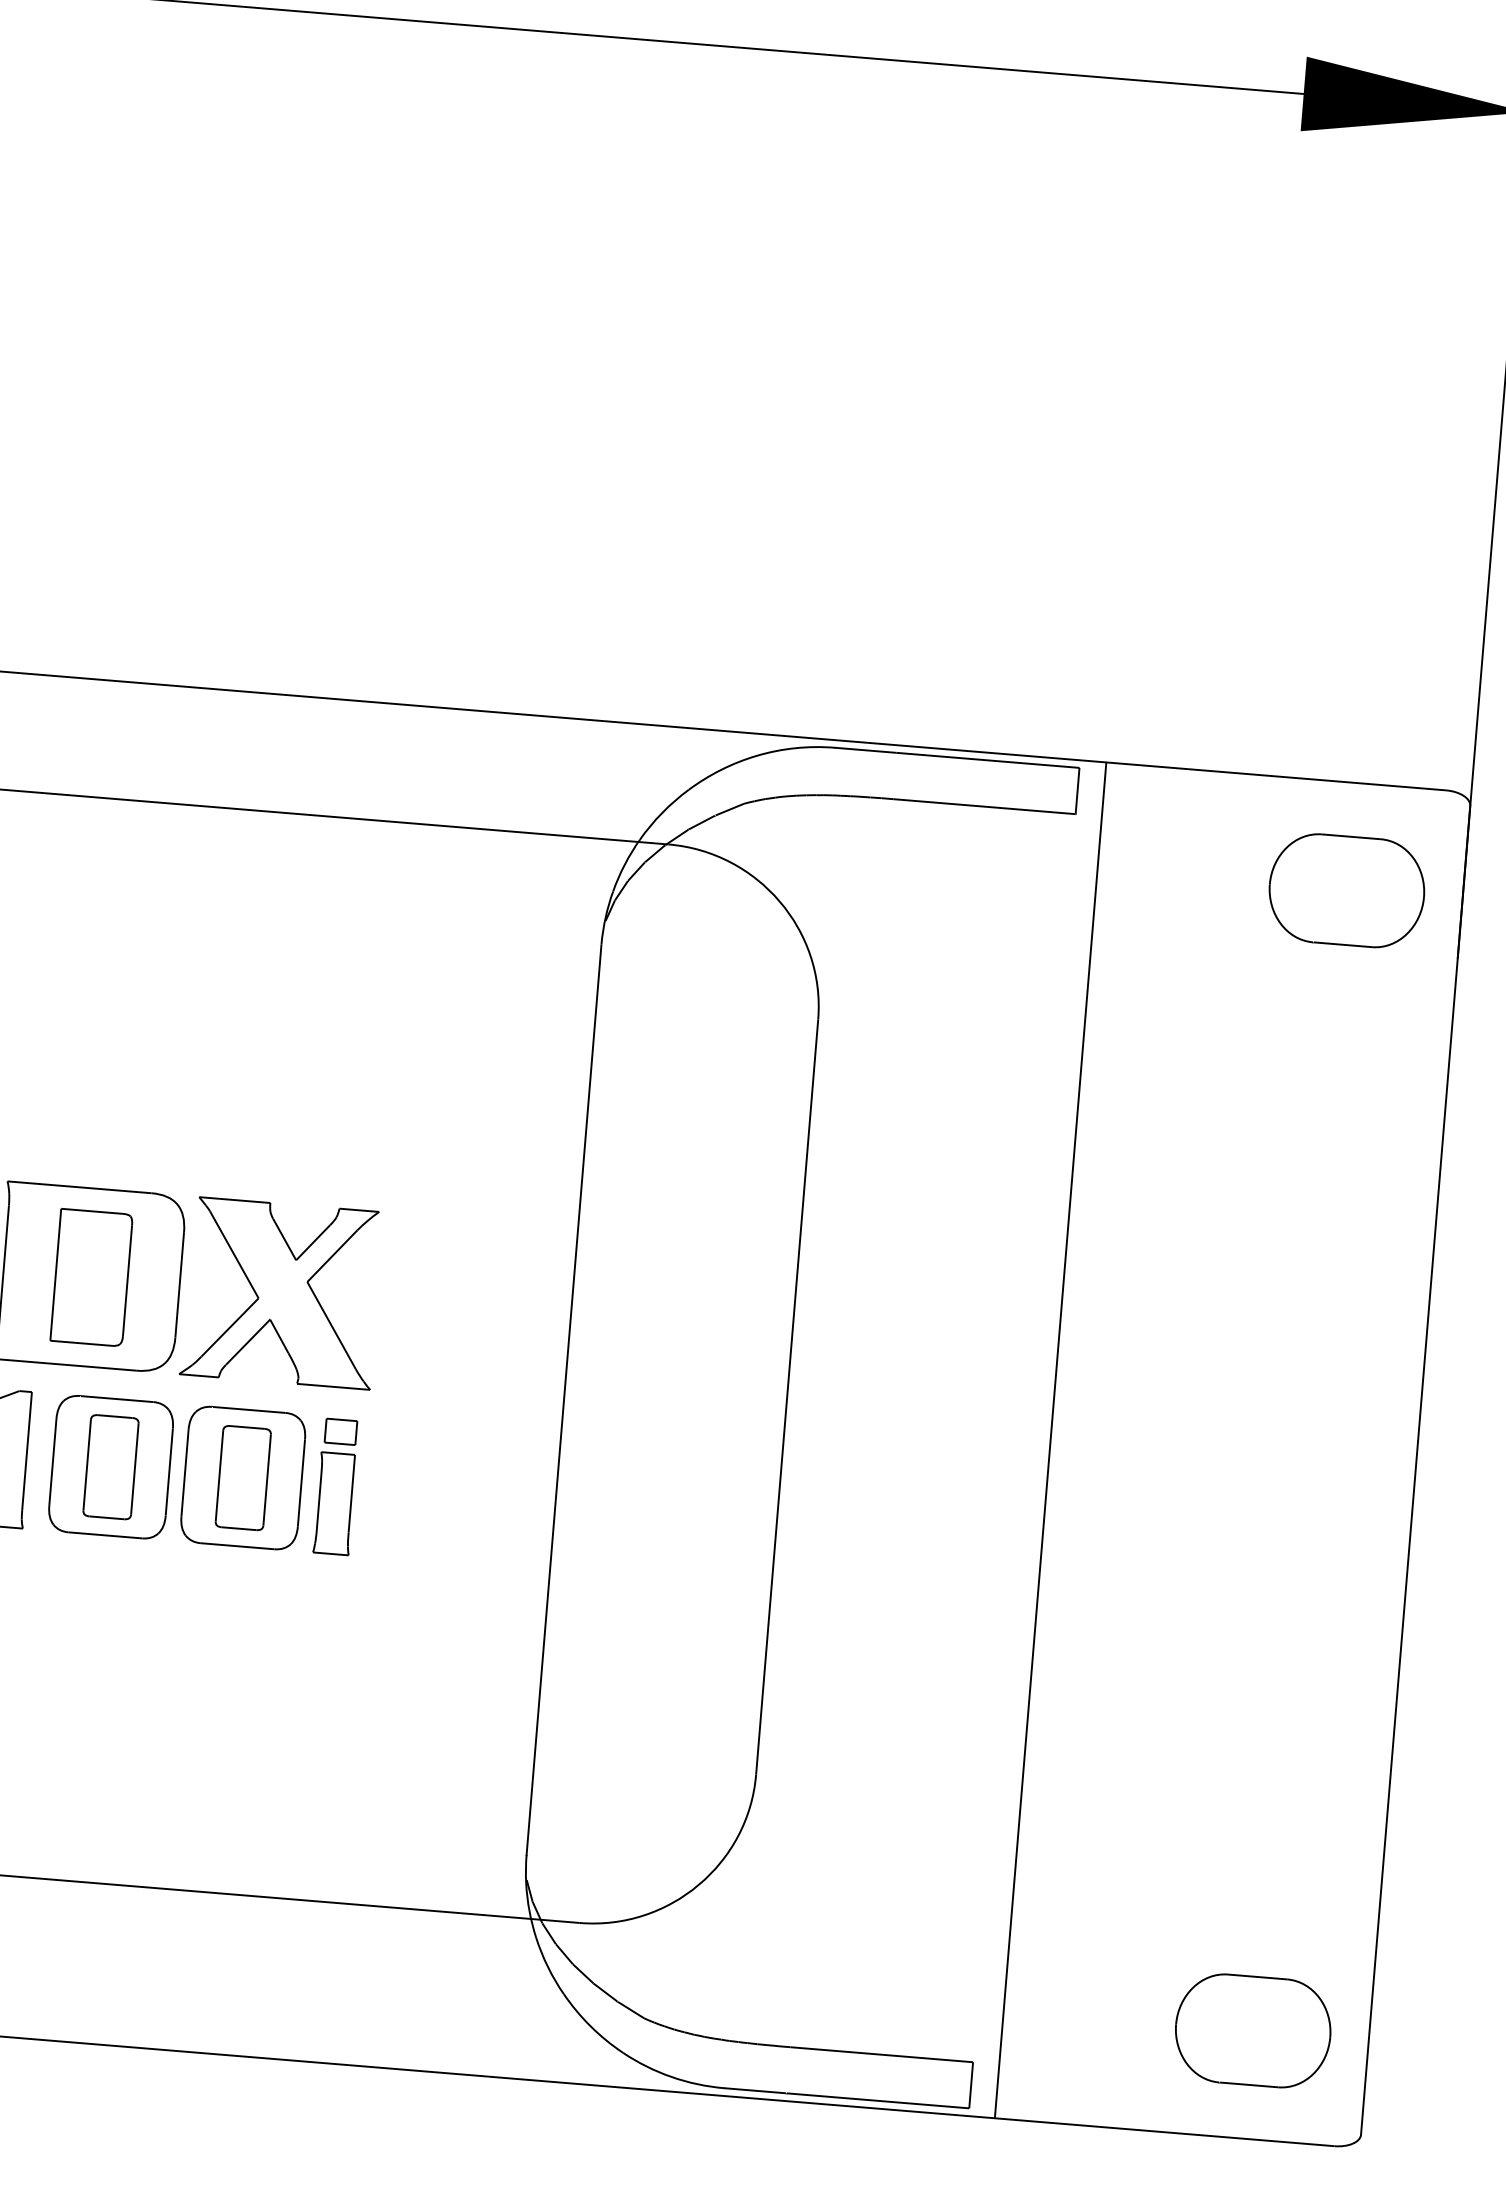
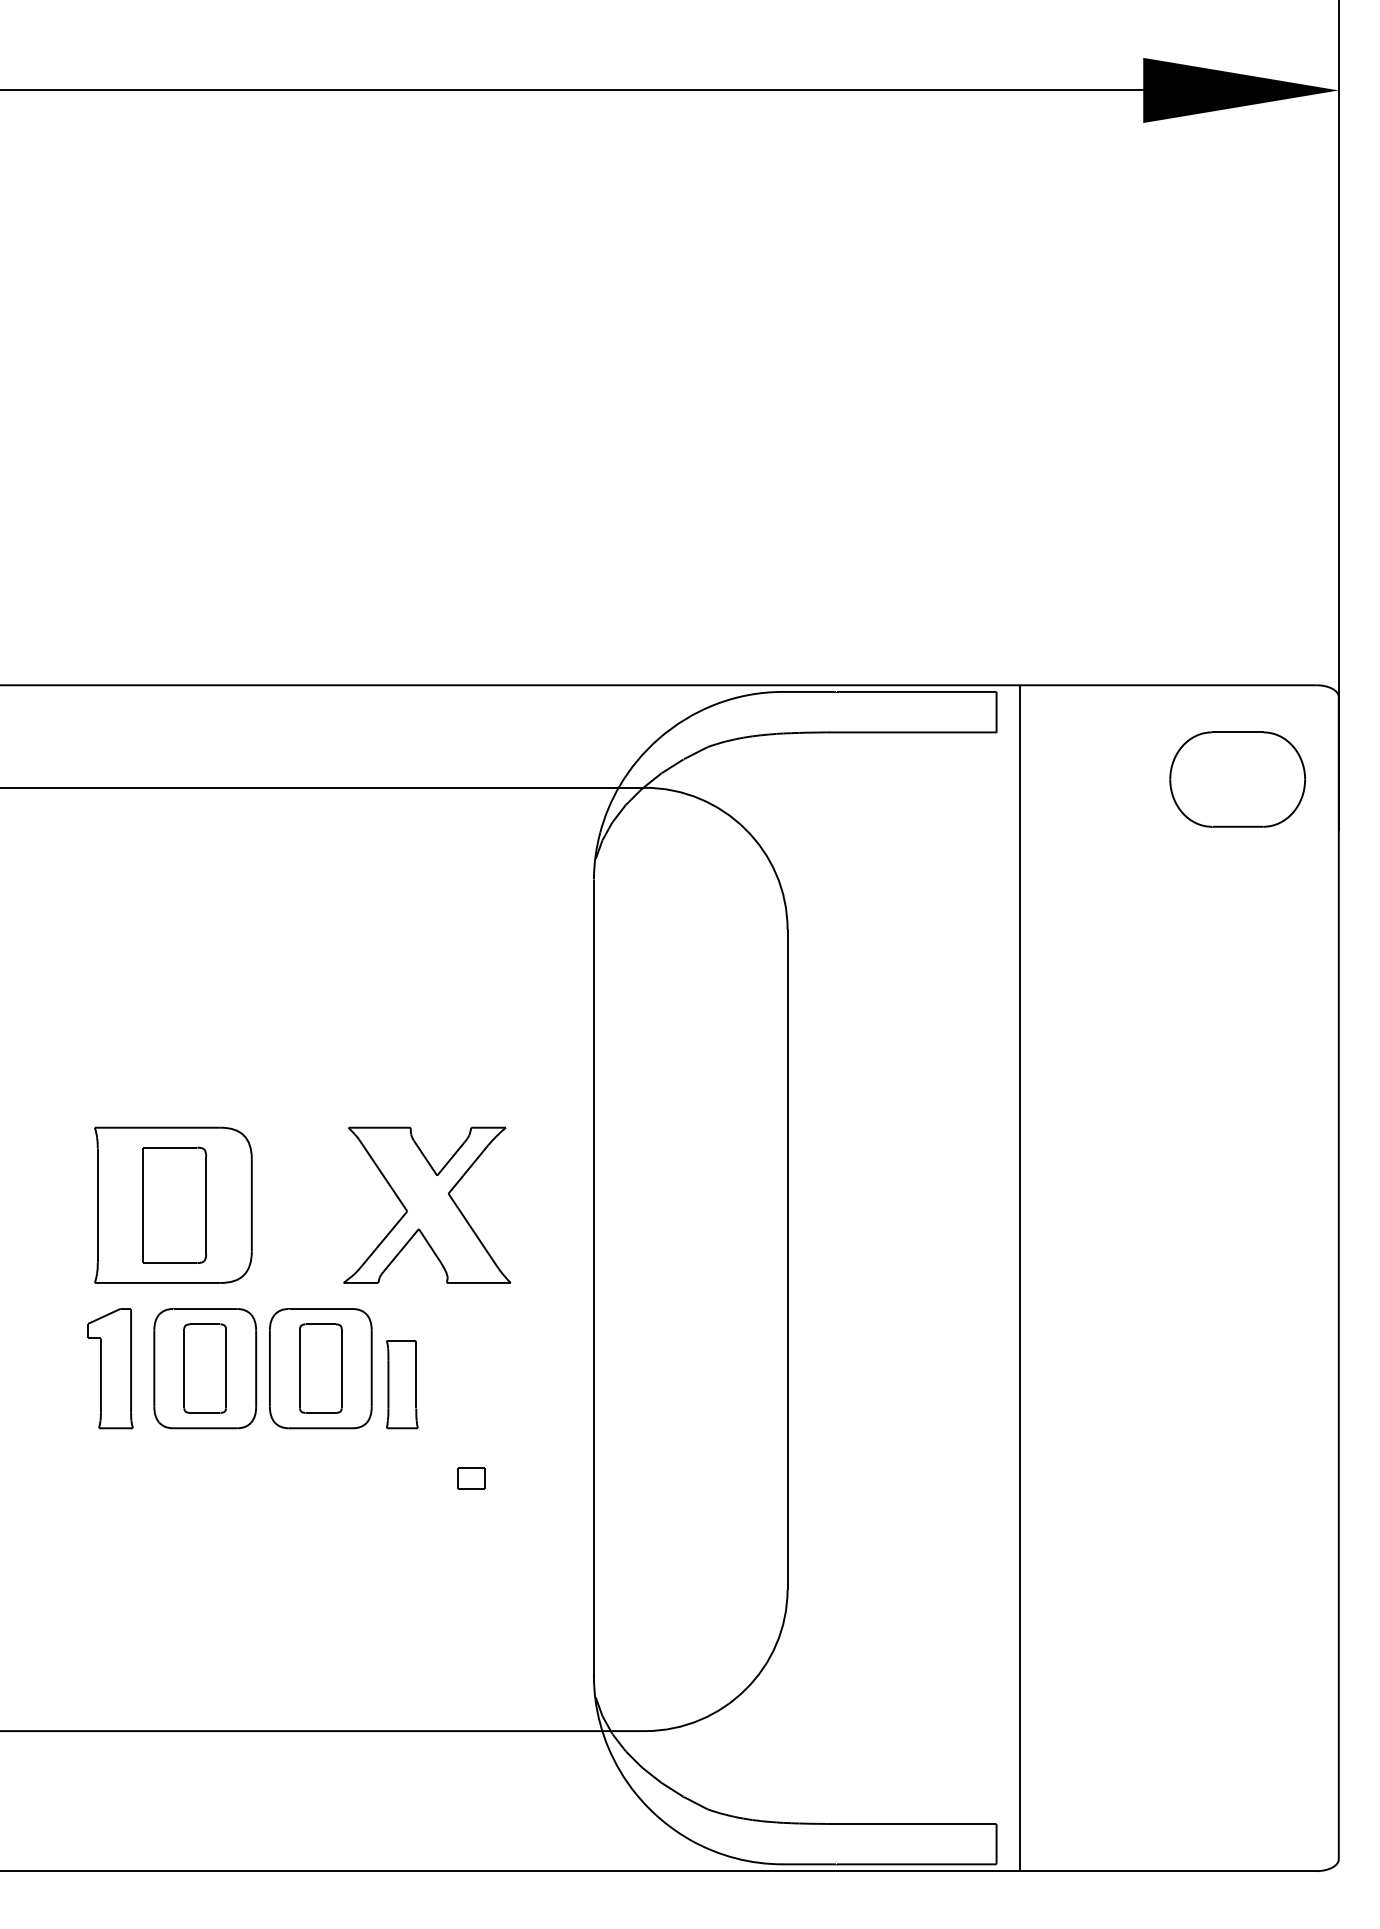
part: (282, 1292) -> (427, 1204), moved
part: (341, 1431) -> (471, 1478), moved
part: (1252, 2030) -> (1237, 1776), removed

